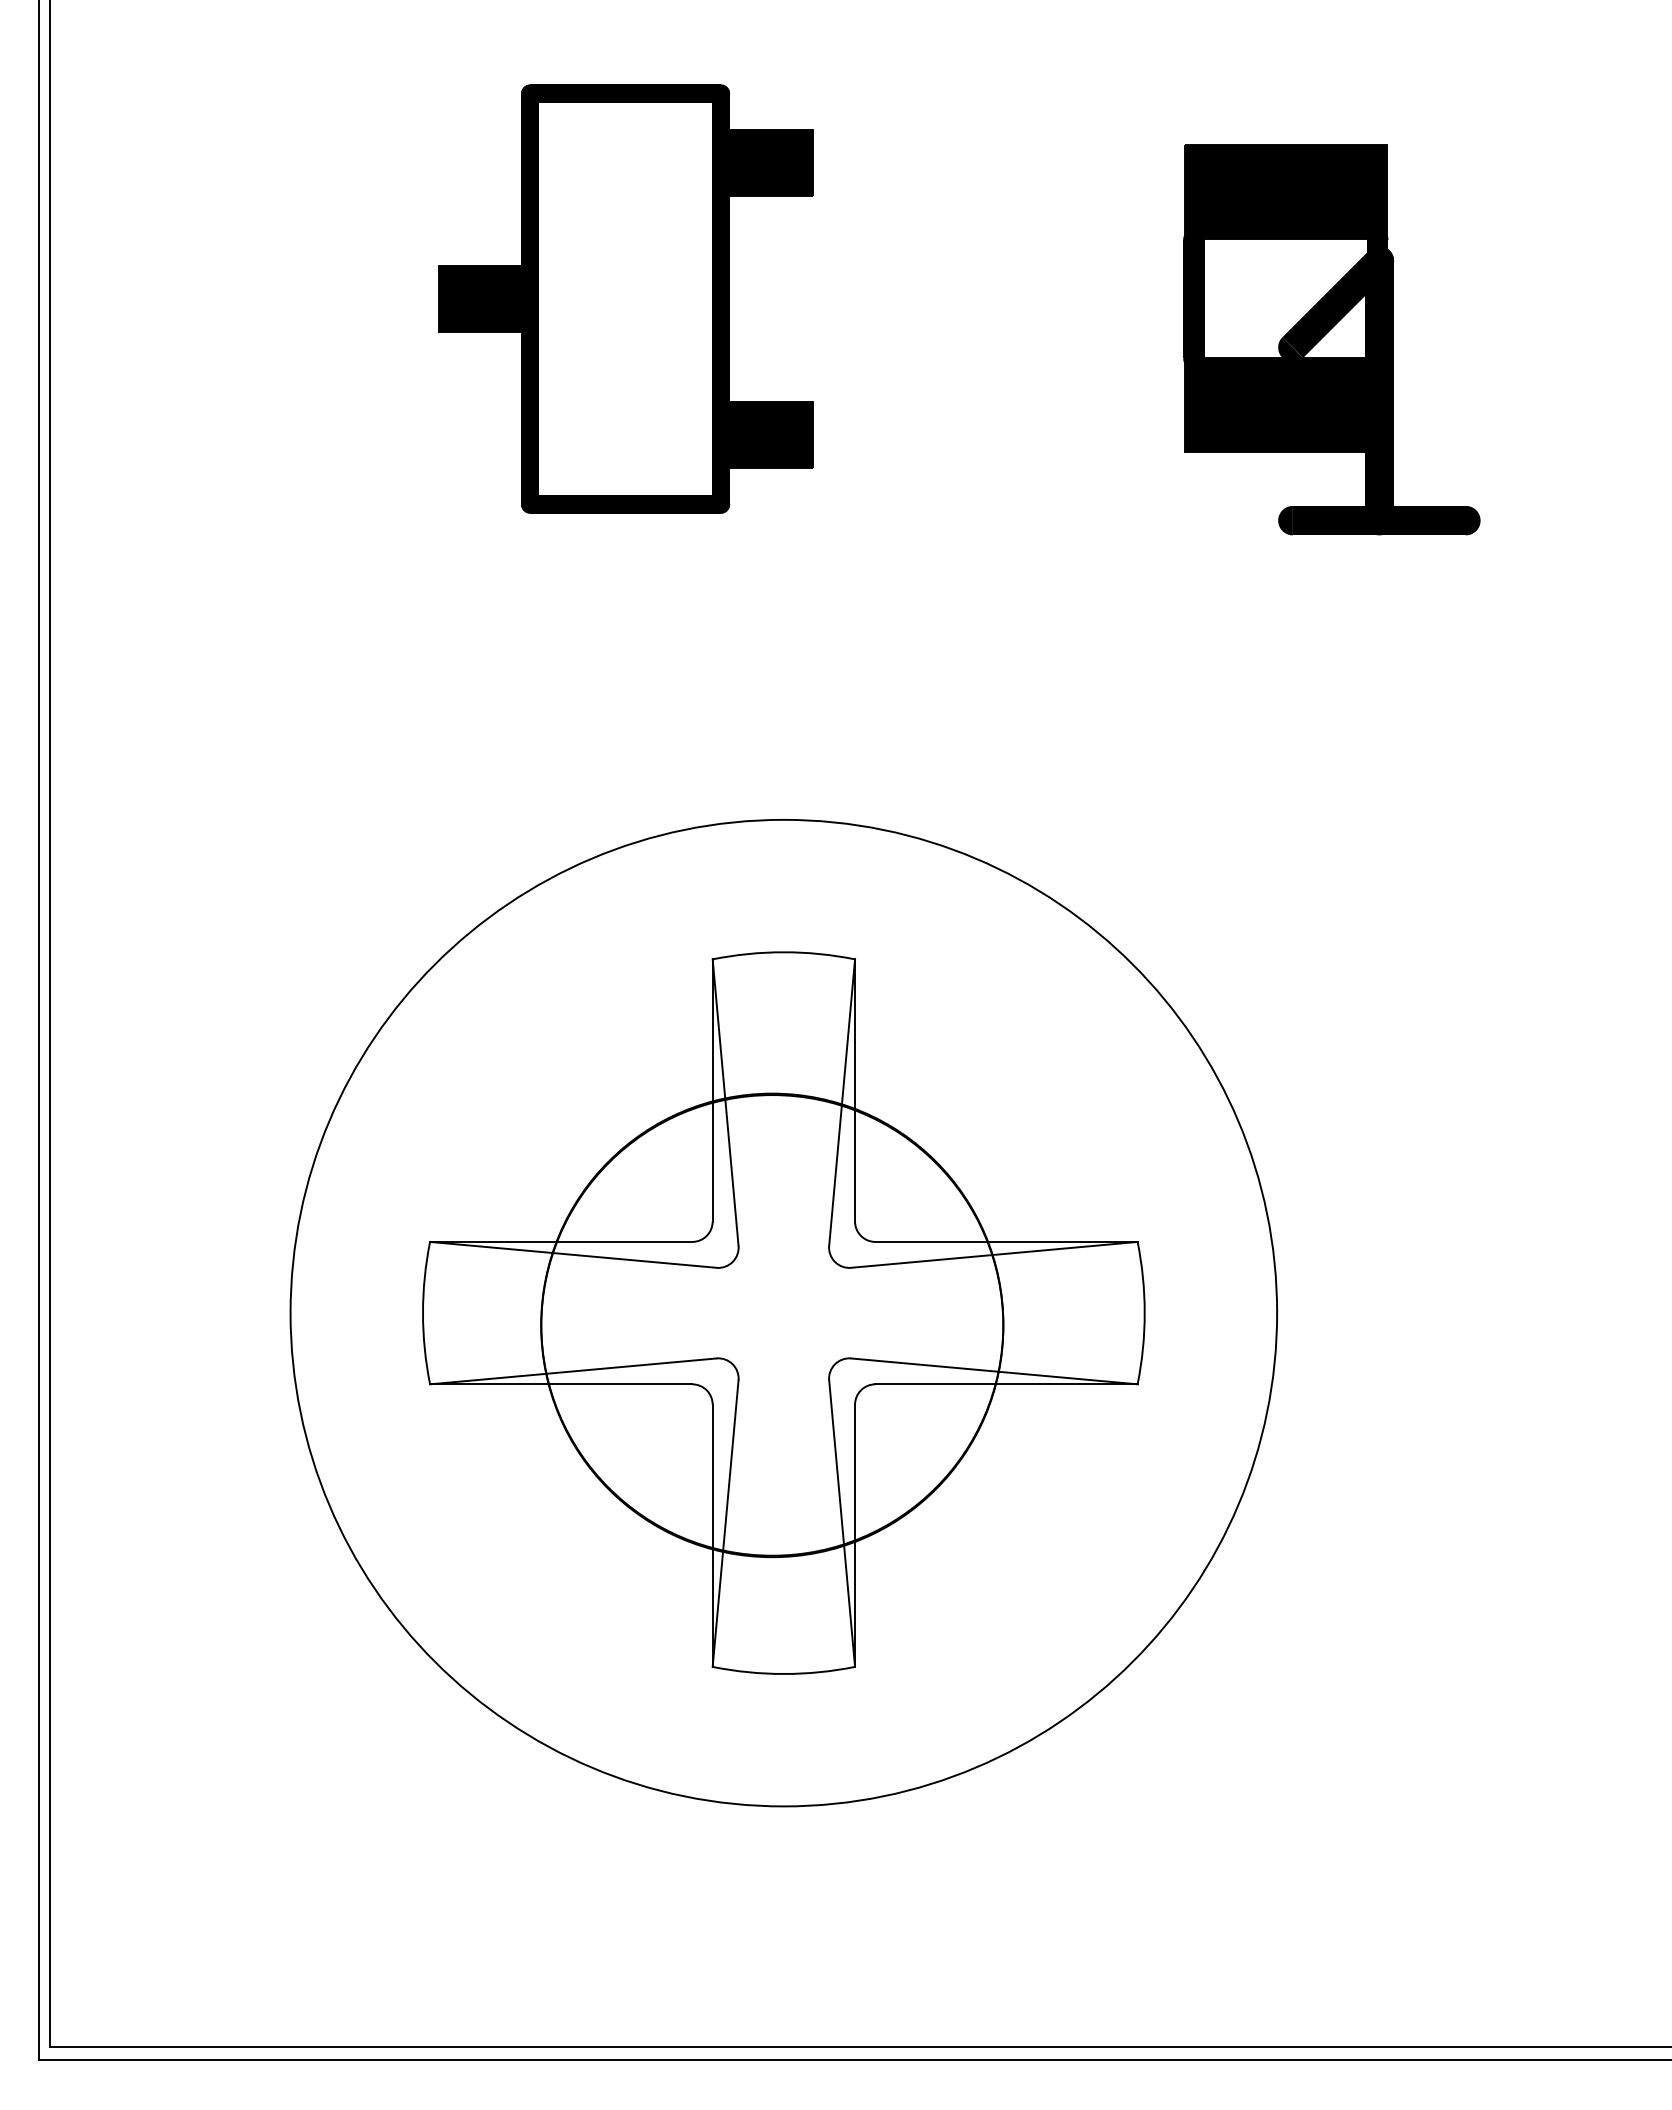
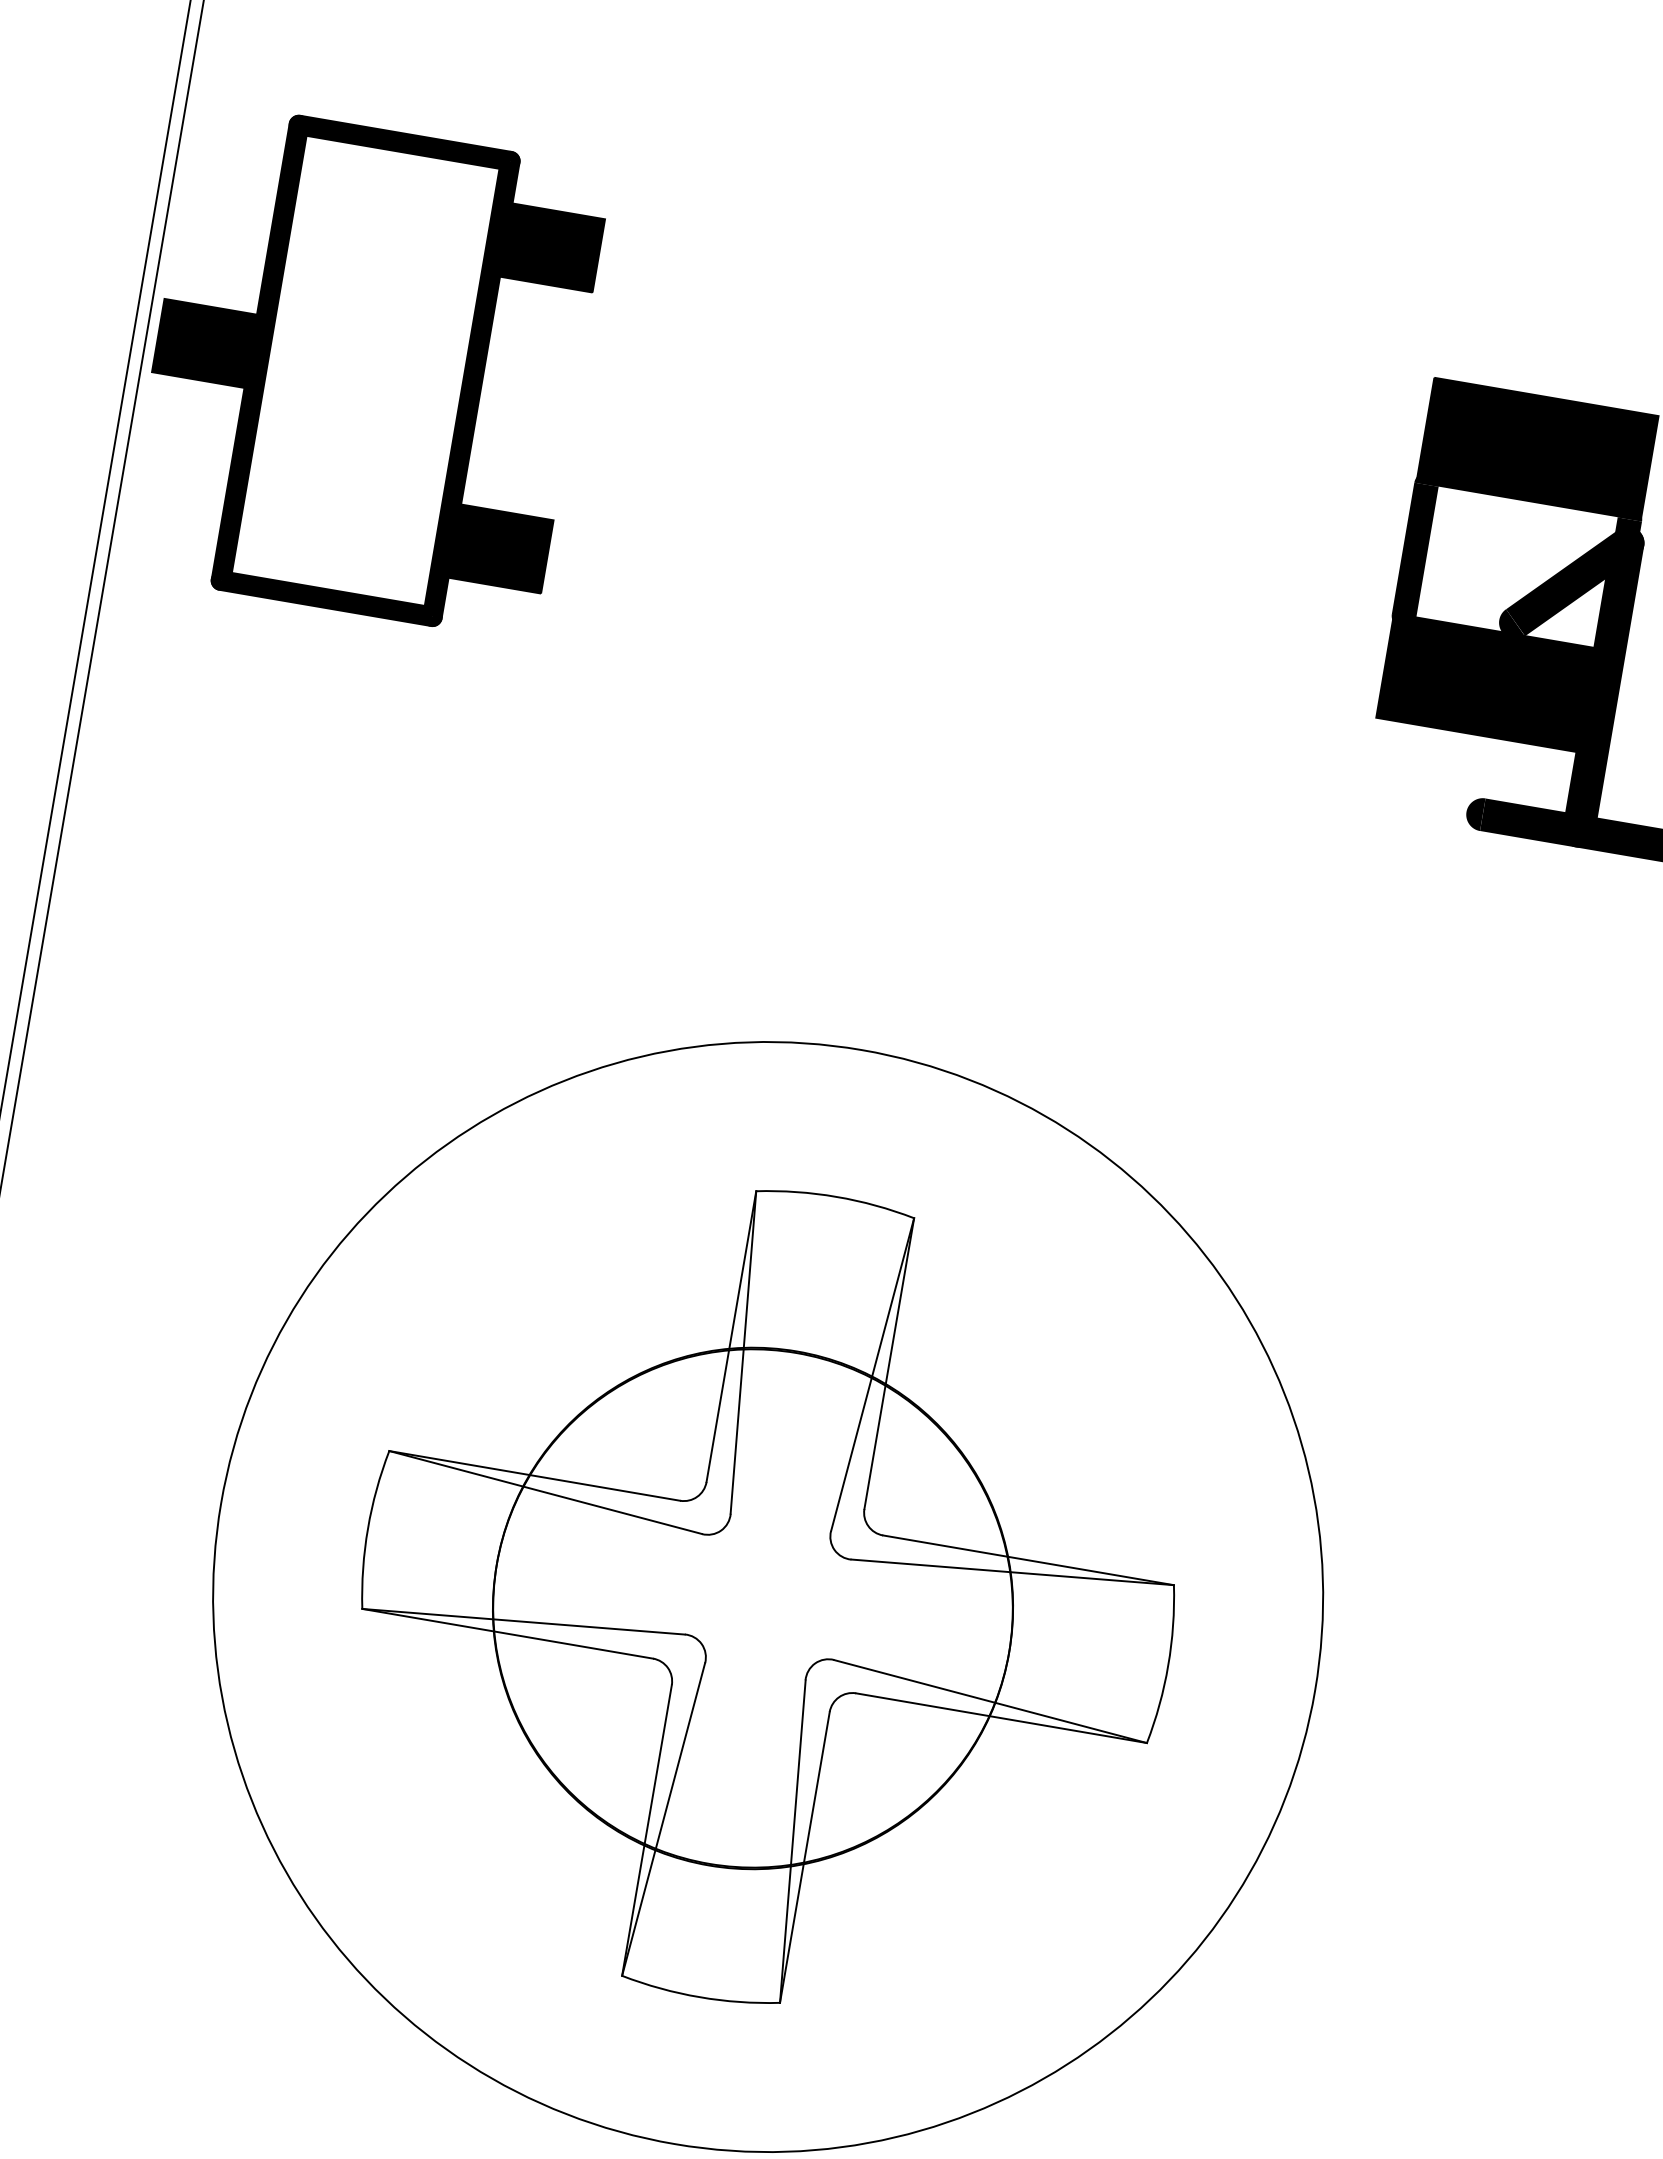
part: (625, 298) -> (365, 370), moved

